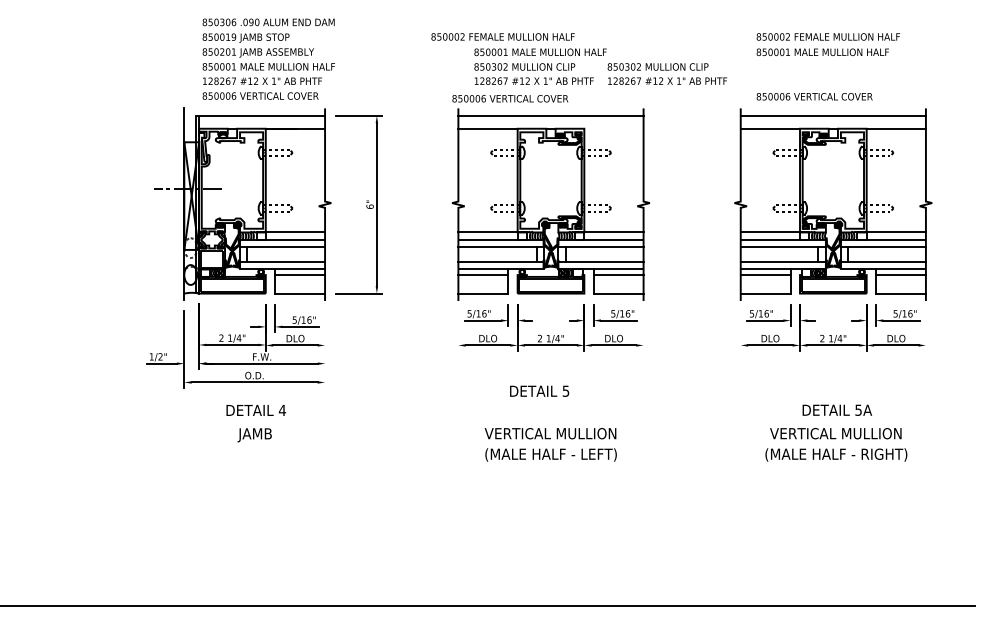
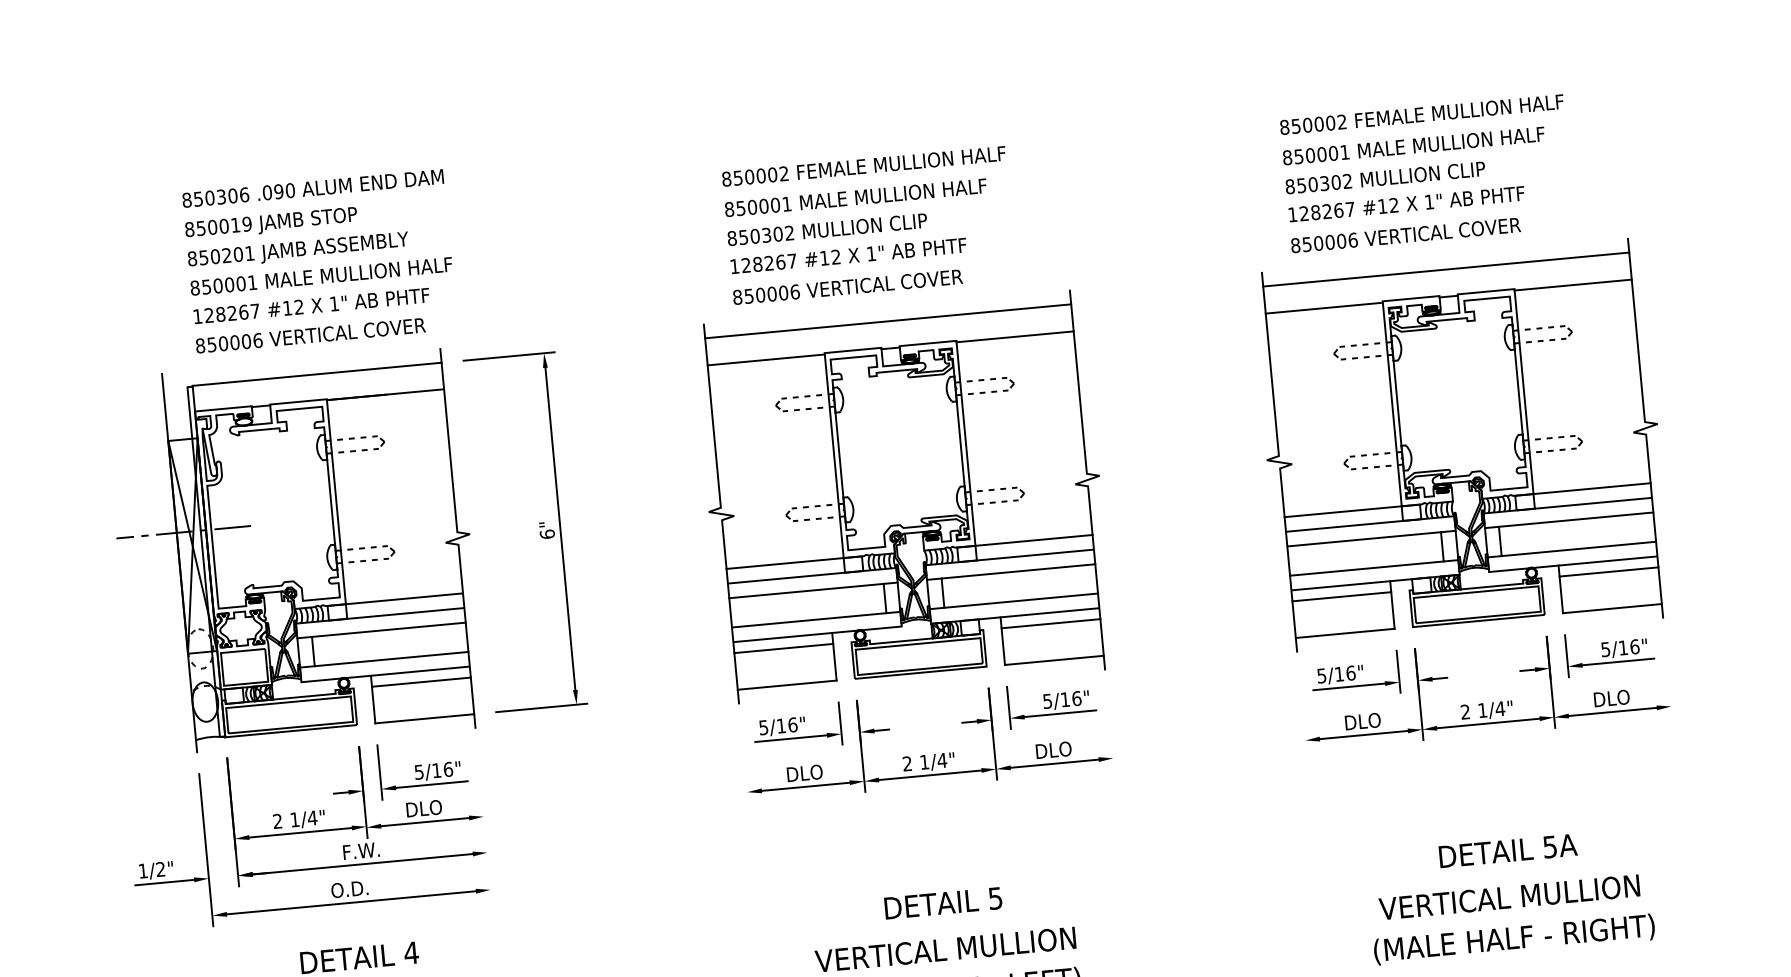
text: (502, 36) -> (862, 165), moved
text: (667, 73) -> (1405, 189), moved
text: (510, 98) -> (848, 286), moved
line: (613, 129) -> (1014, 336), added
text: (539, 390) -> (943, 901), moved

